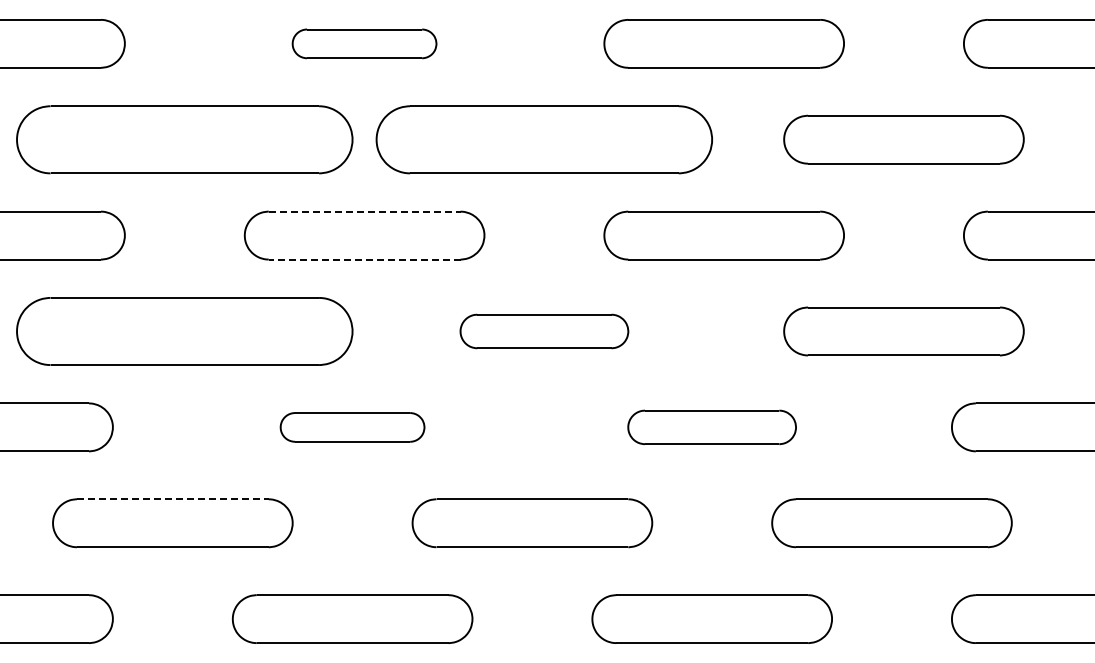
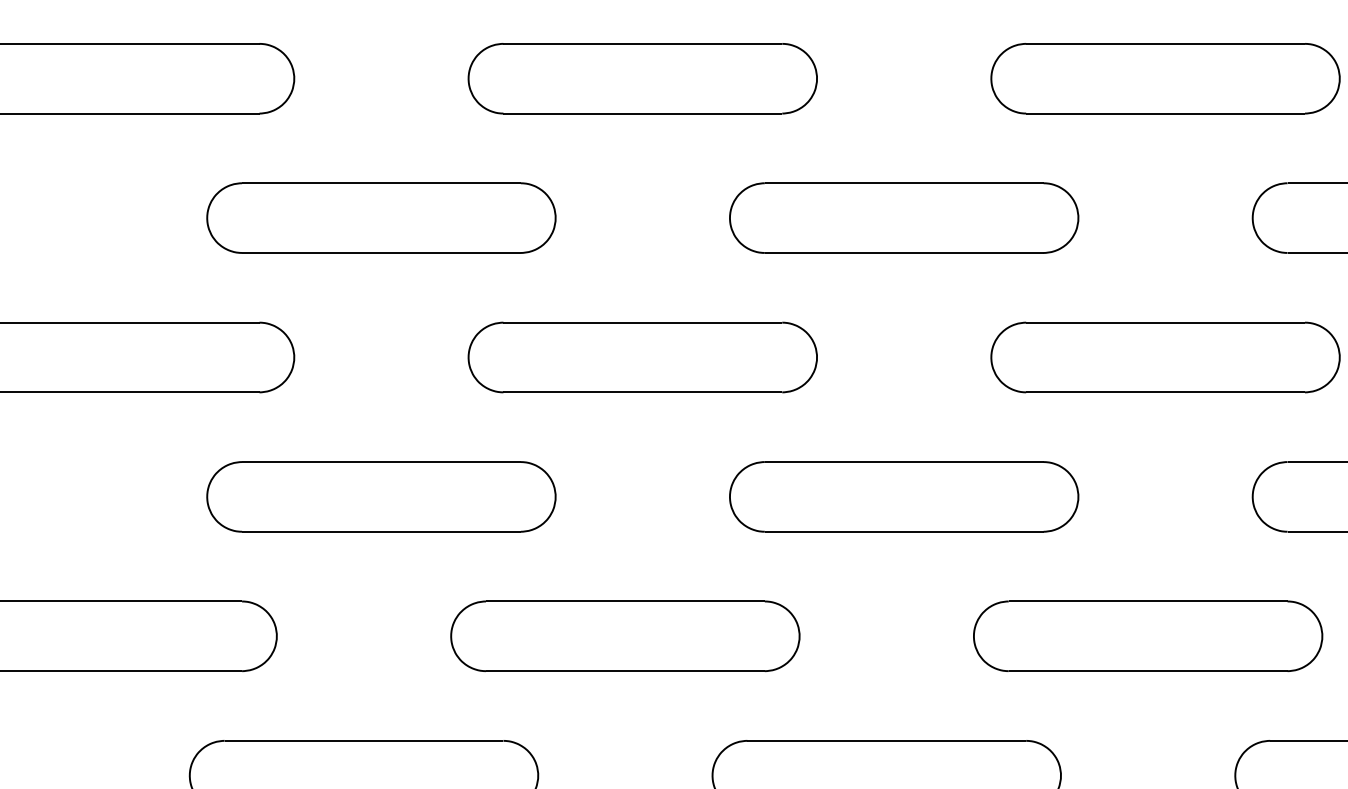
part: (364, 43) -> (642, 78), size x1.67
part: (184, 139) -> (380, 217), size x0.71
part: (544, 139) -> (904, 217), size x0.71
line: (364, 211) -> (642, 322), dashed -> solid
line: (364, 259) -> (642, 392), dashed -> solid
part: (184, 331) -> (380, 496), size x0.71
part: (544, 331) -> (904, 496), size x1.43
part: (352, 427) -> (625, 636), size x1.67
part: (711, 427) -> (1147, 636), size x1.43
line: (172, 499) -> (363, 741), dashed -> solid

